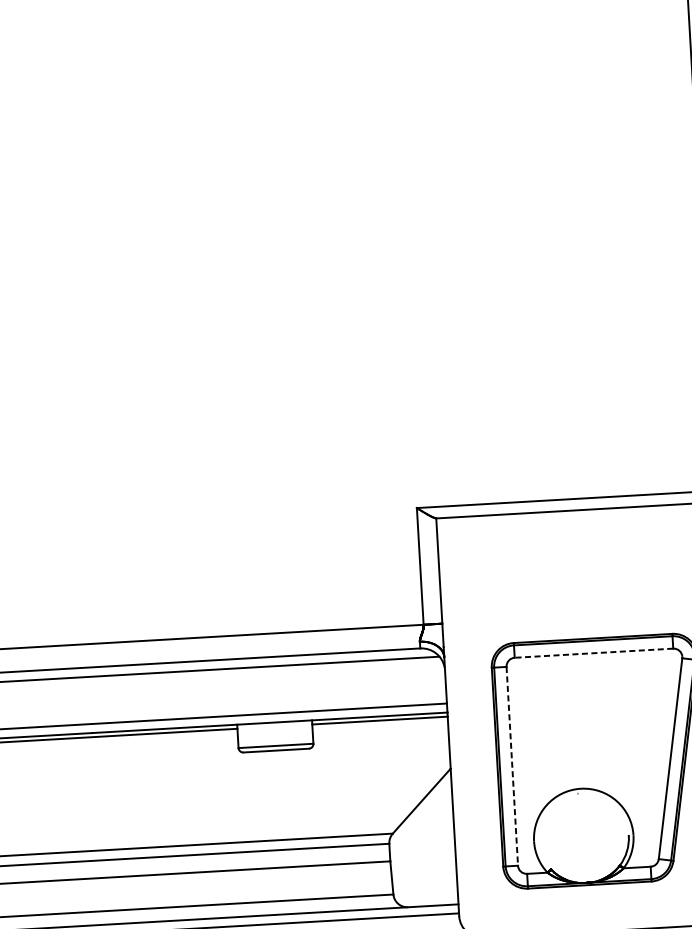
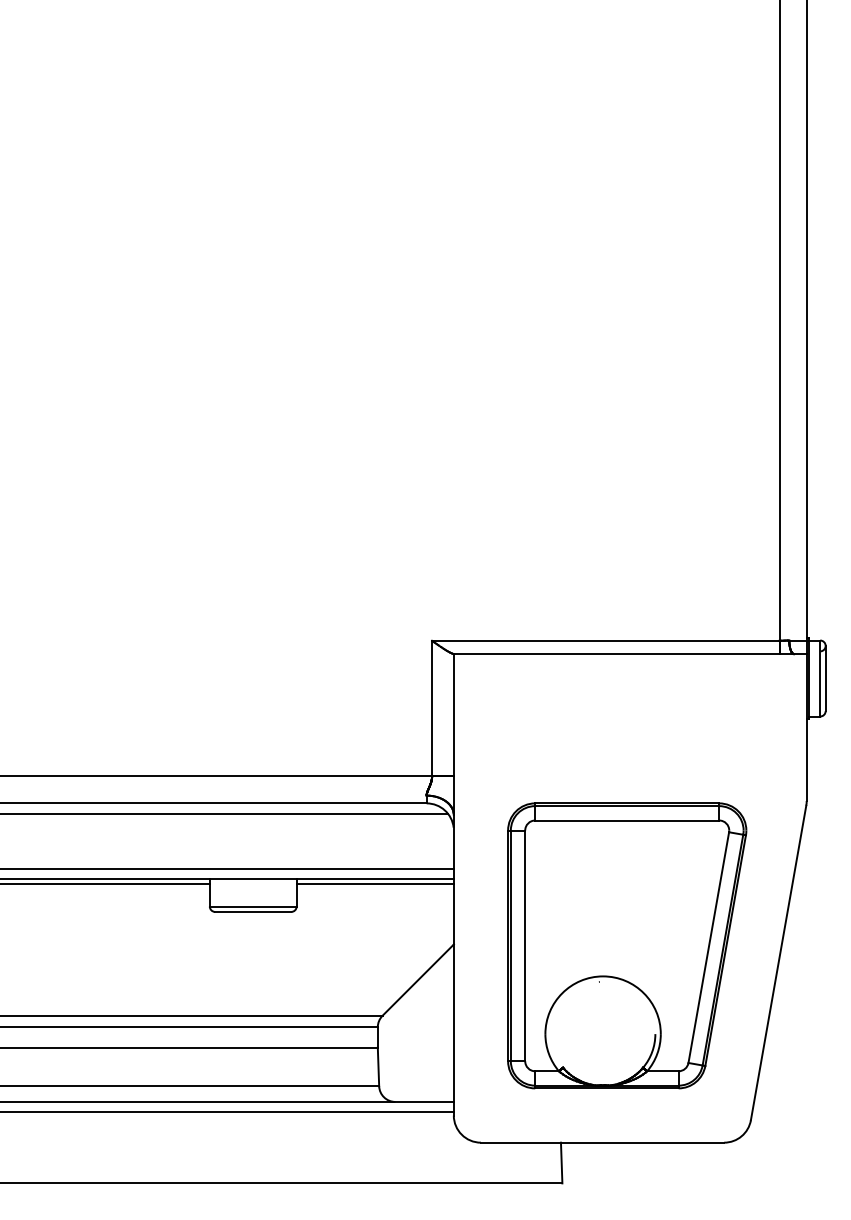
line: (594, 653) -> (627, 820), dashed -> solid
line: (512, 766) -> (525, 946), dashed -> solid

